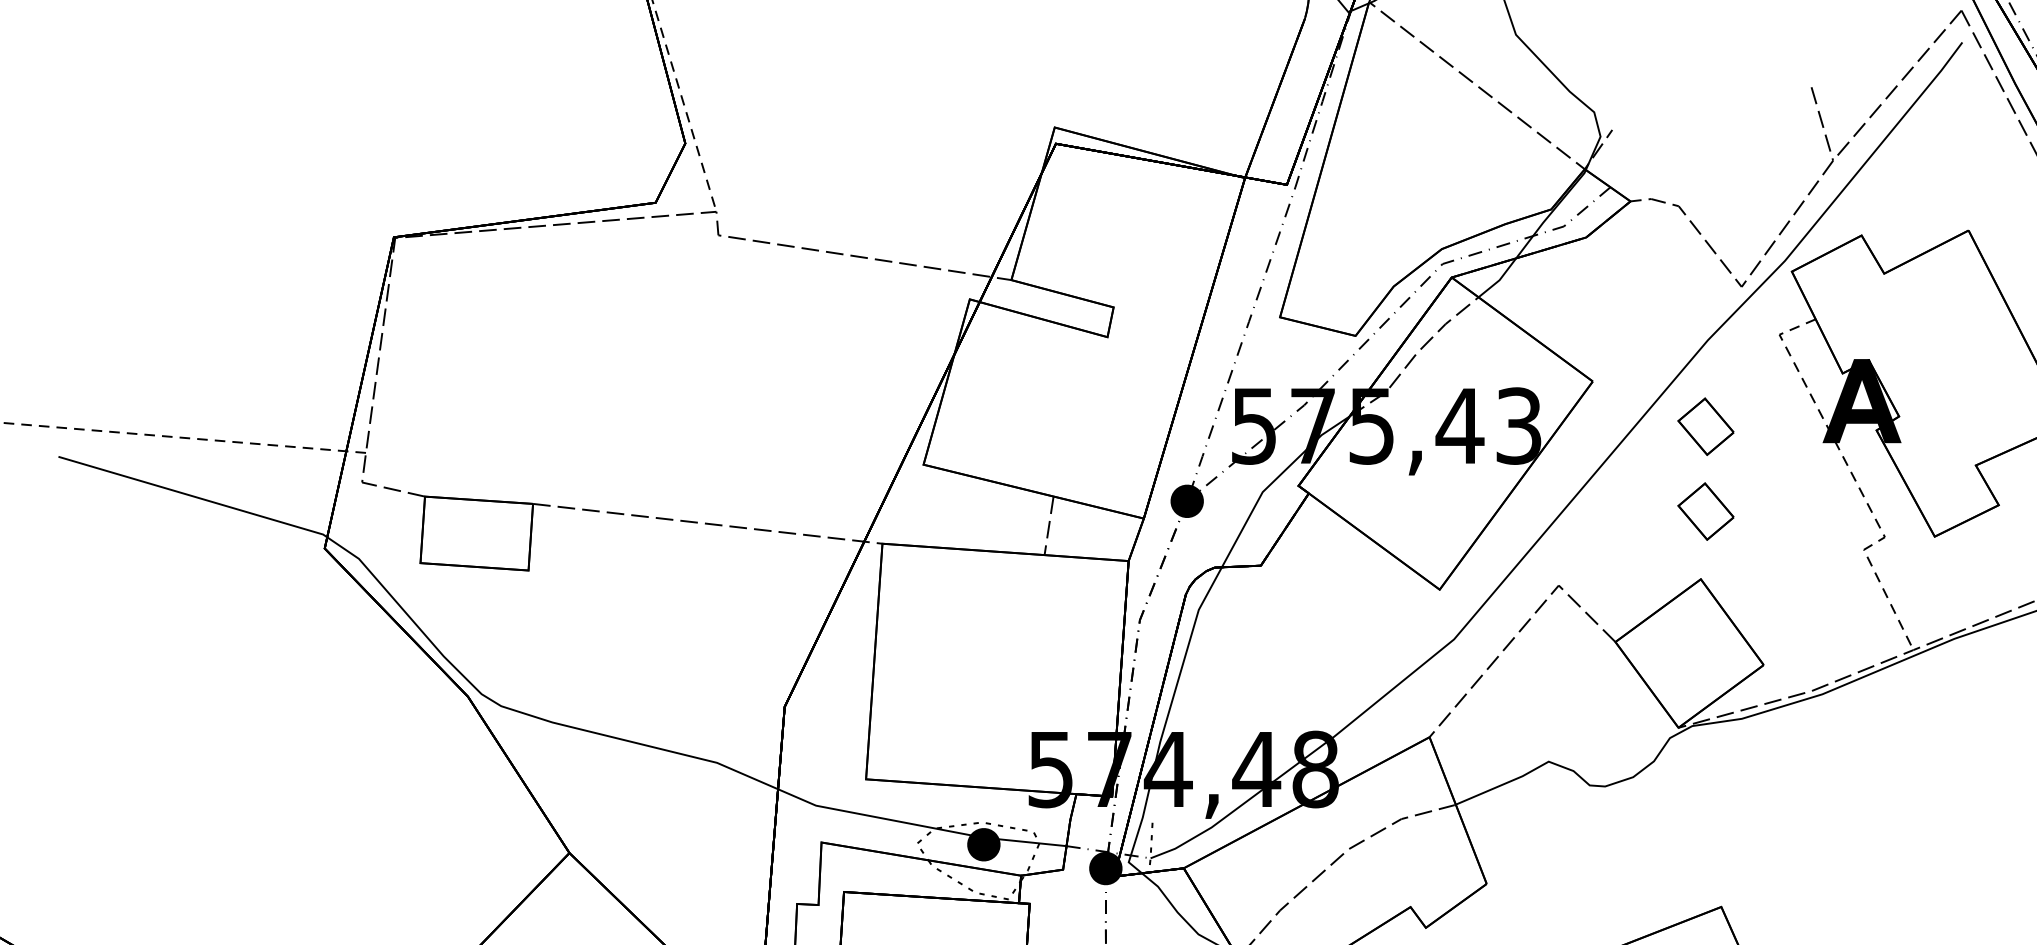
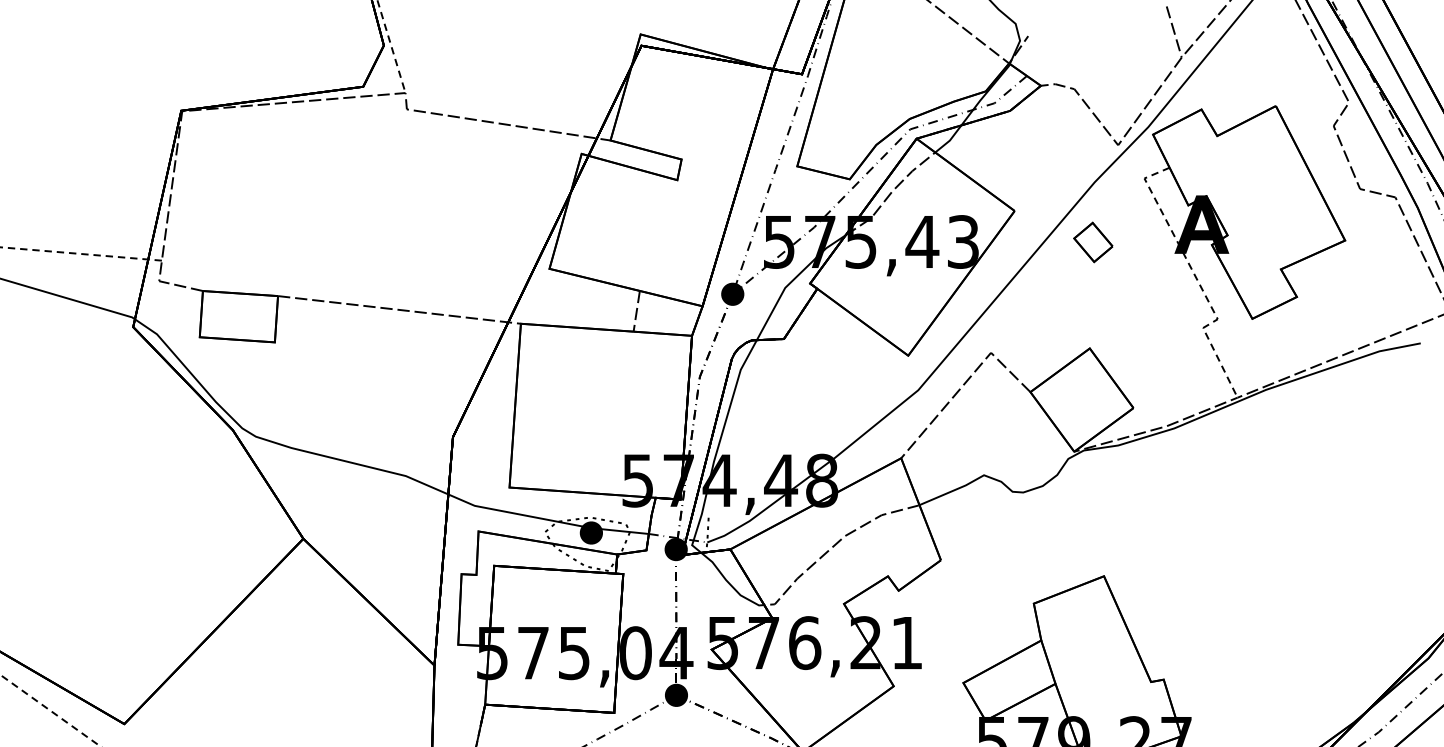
part: (1706, 511) -> (1093, 301), removed

